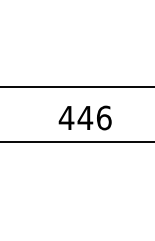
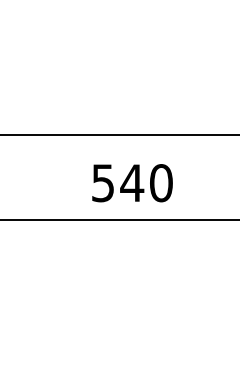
text: (84, 117) -> (130, 182), 446 -> 540

